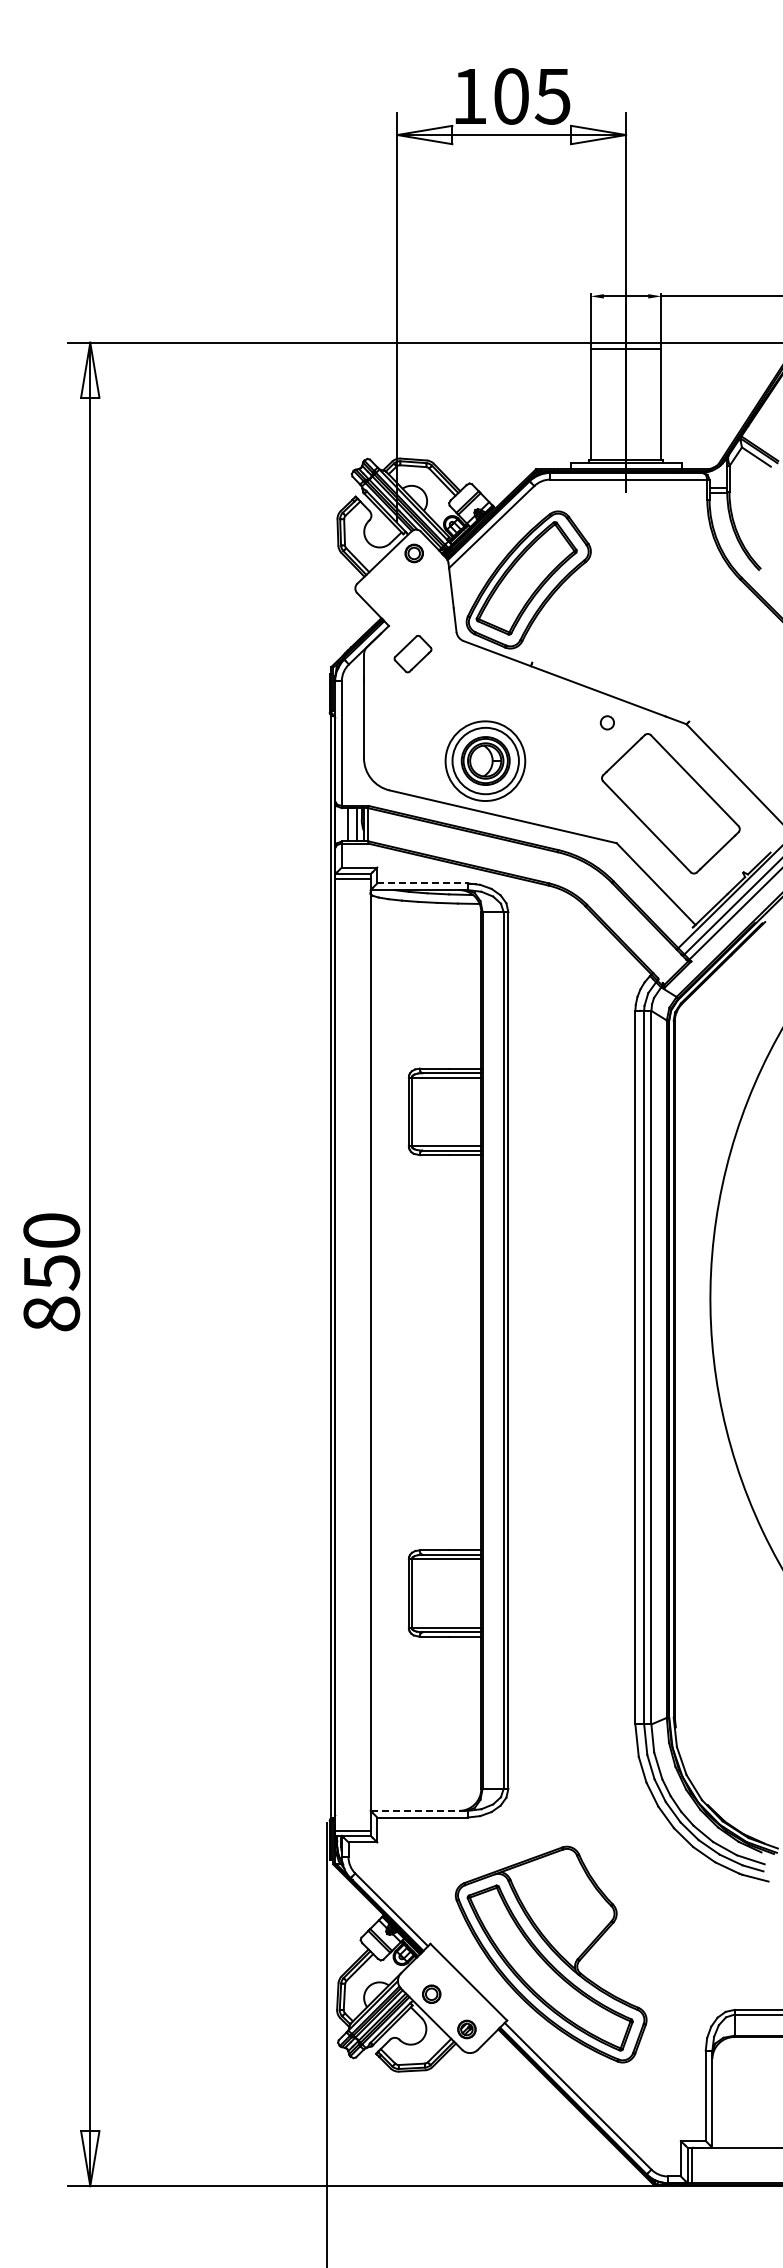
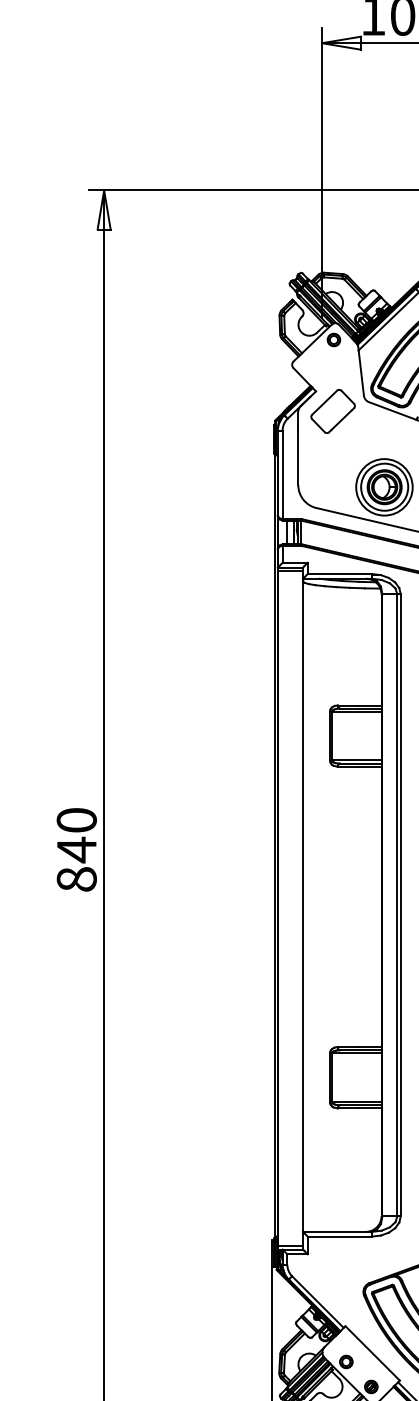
part: (412, 653) -> (332, 410), size x1.67
line: (422, 883) -> (339, 574), dashed -> solid
text: (52, 1272) -> (77, 850), 850 -> 840
line: (419, 1810) -> (337, 1231), dashed -> solid

